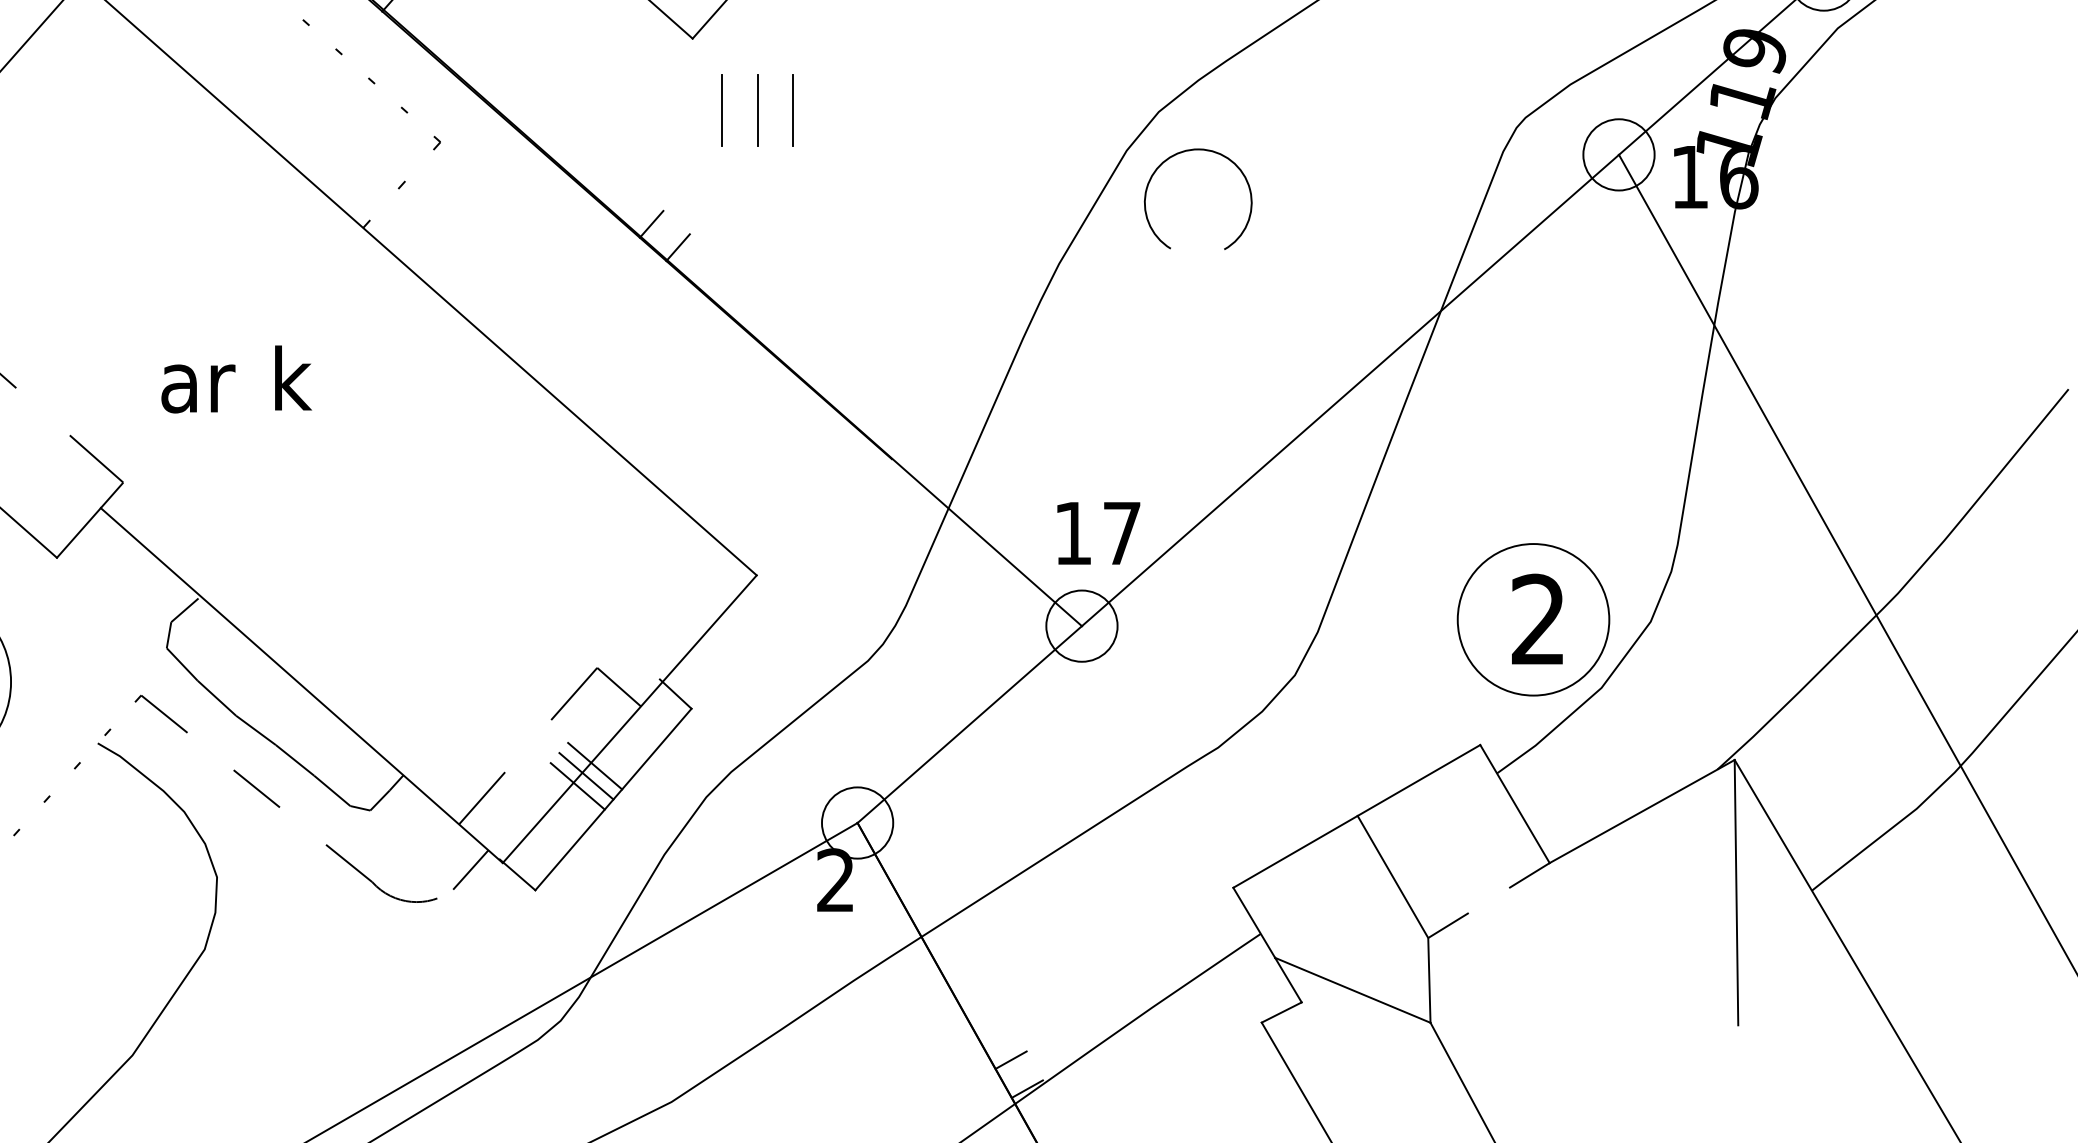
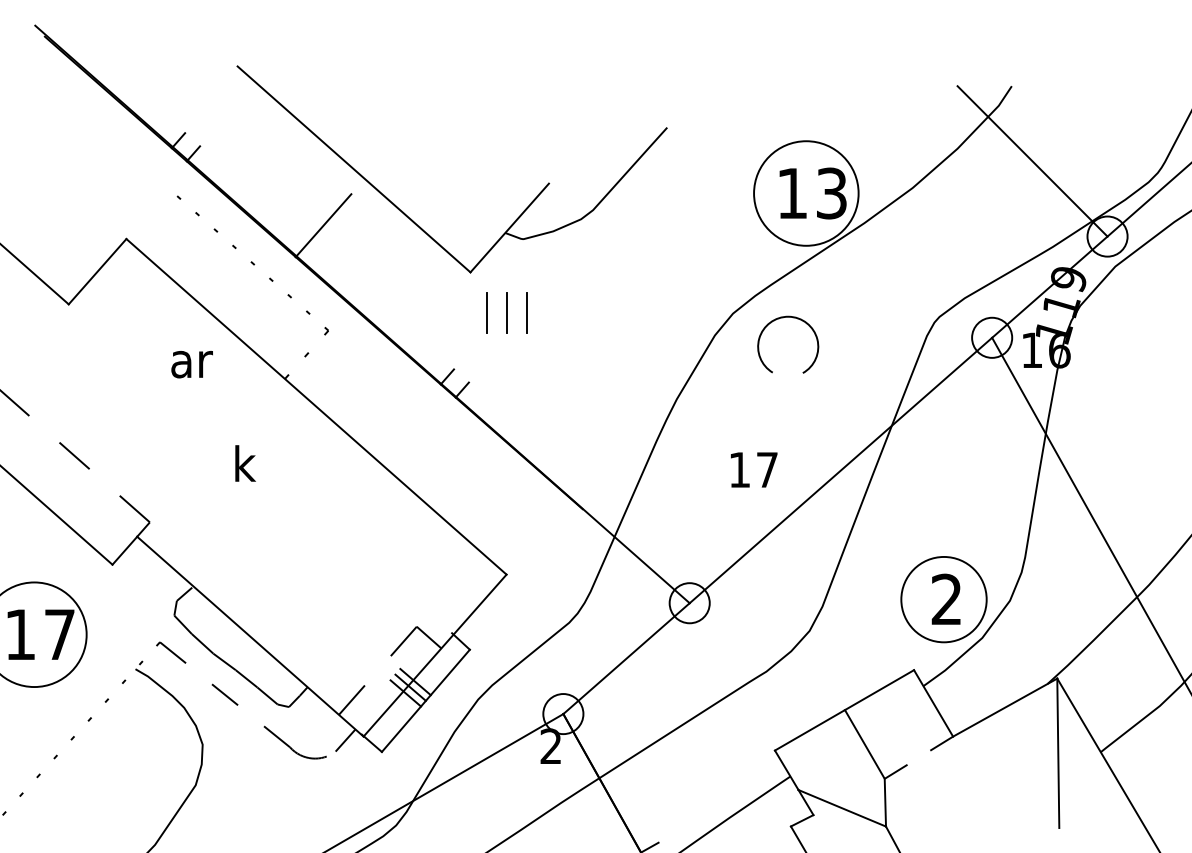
part: (1189, 152) -> (783, 318), moved
text: (197, 388) -> (191, 364), moved
text: (1099, 532) -> (754, 469), moved

